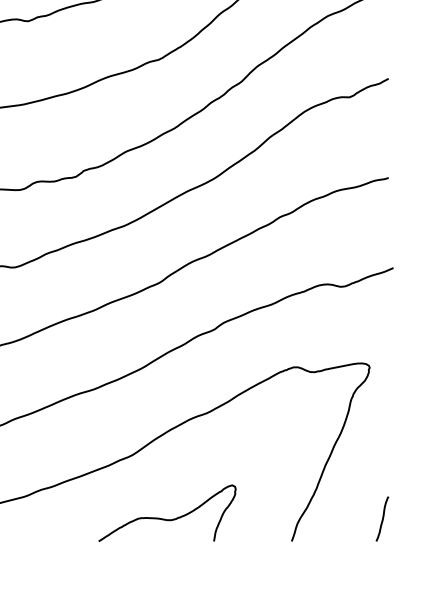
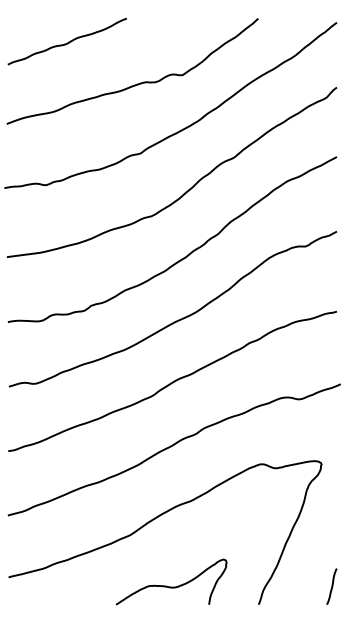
curve: (167, 518) -> (171, 586), moved

